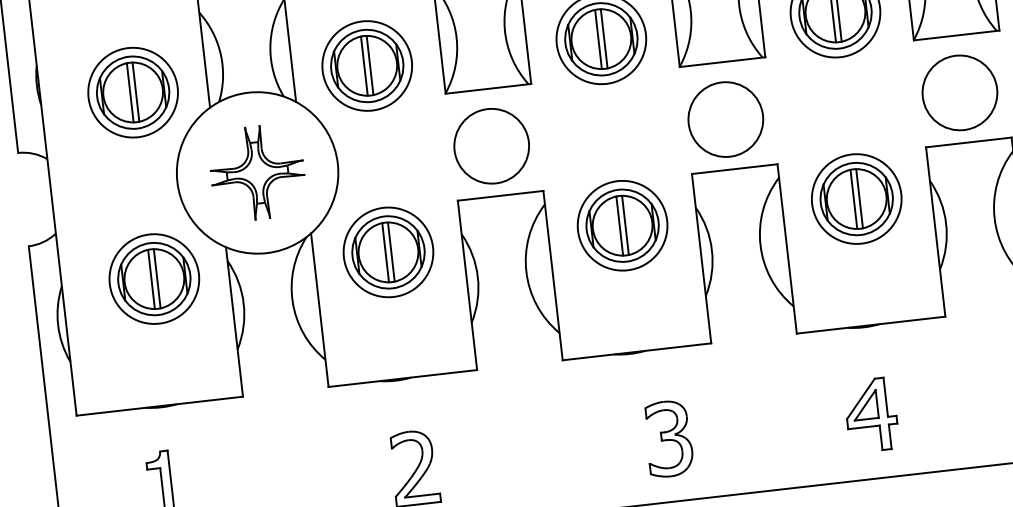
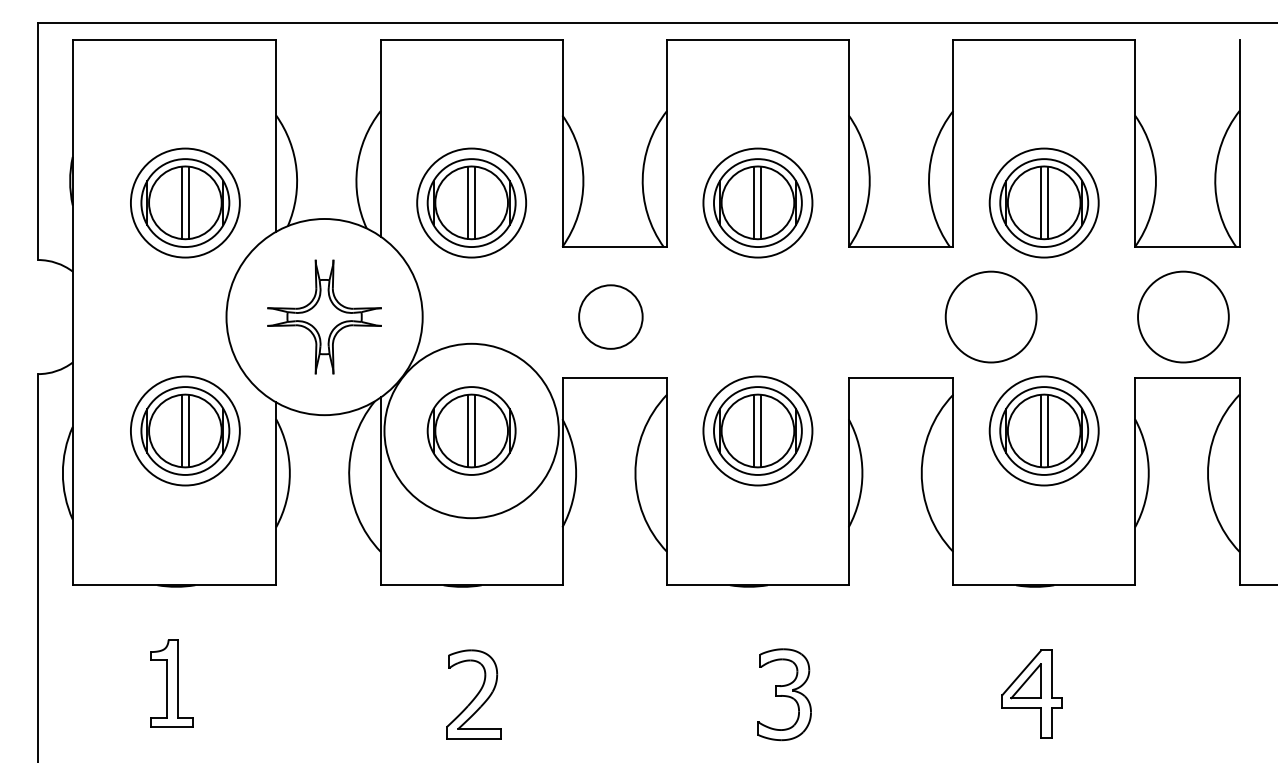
circle: (725, 119) -> (990, 316), moved
circle: (491, 145) -> (610, 316), size x0.7
circle: (388, 252) -> (471, 430), size x1.6

